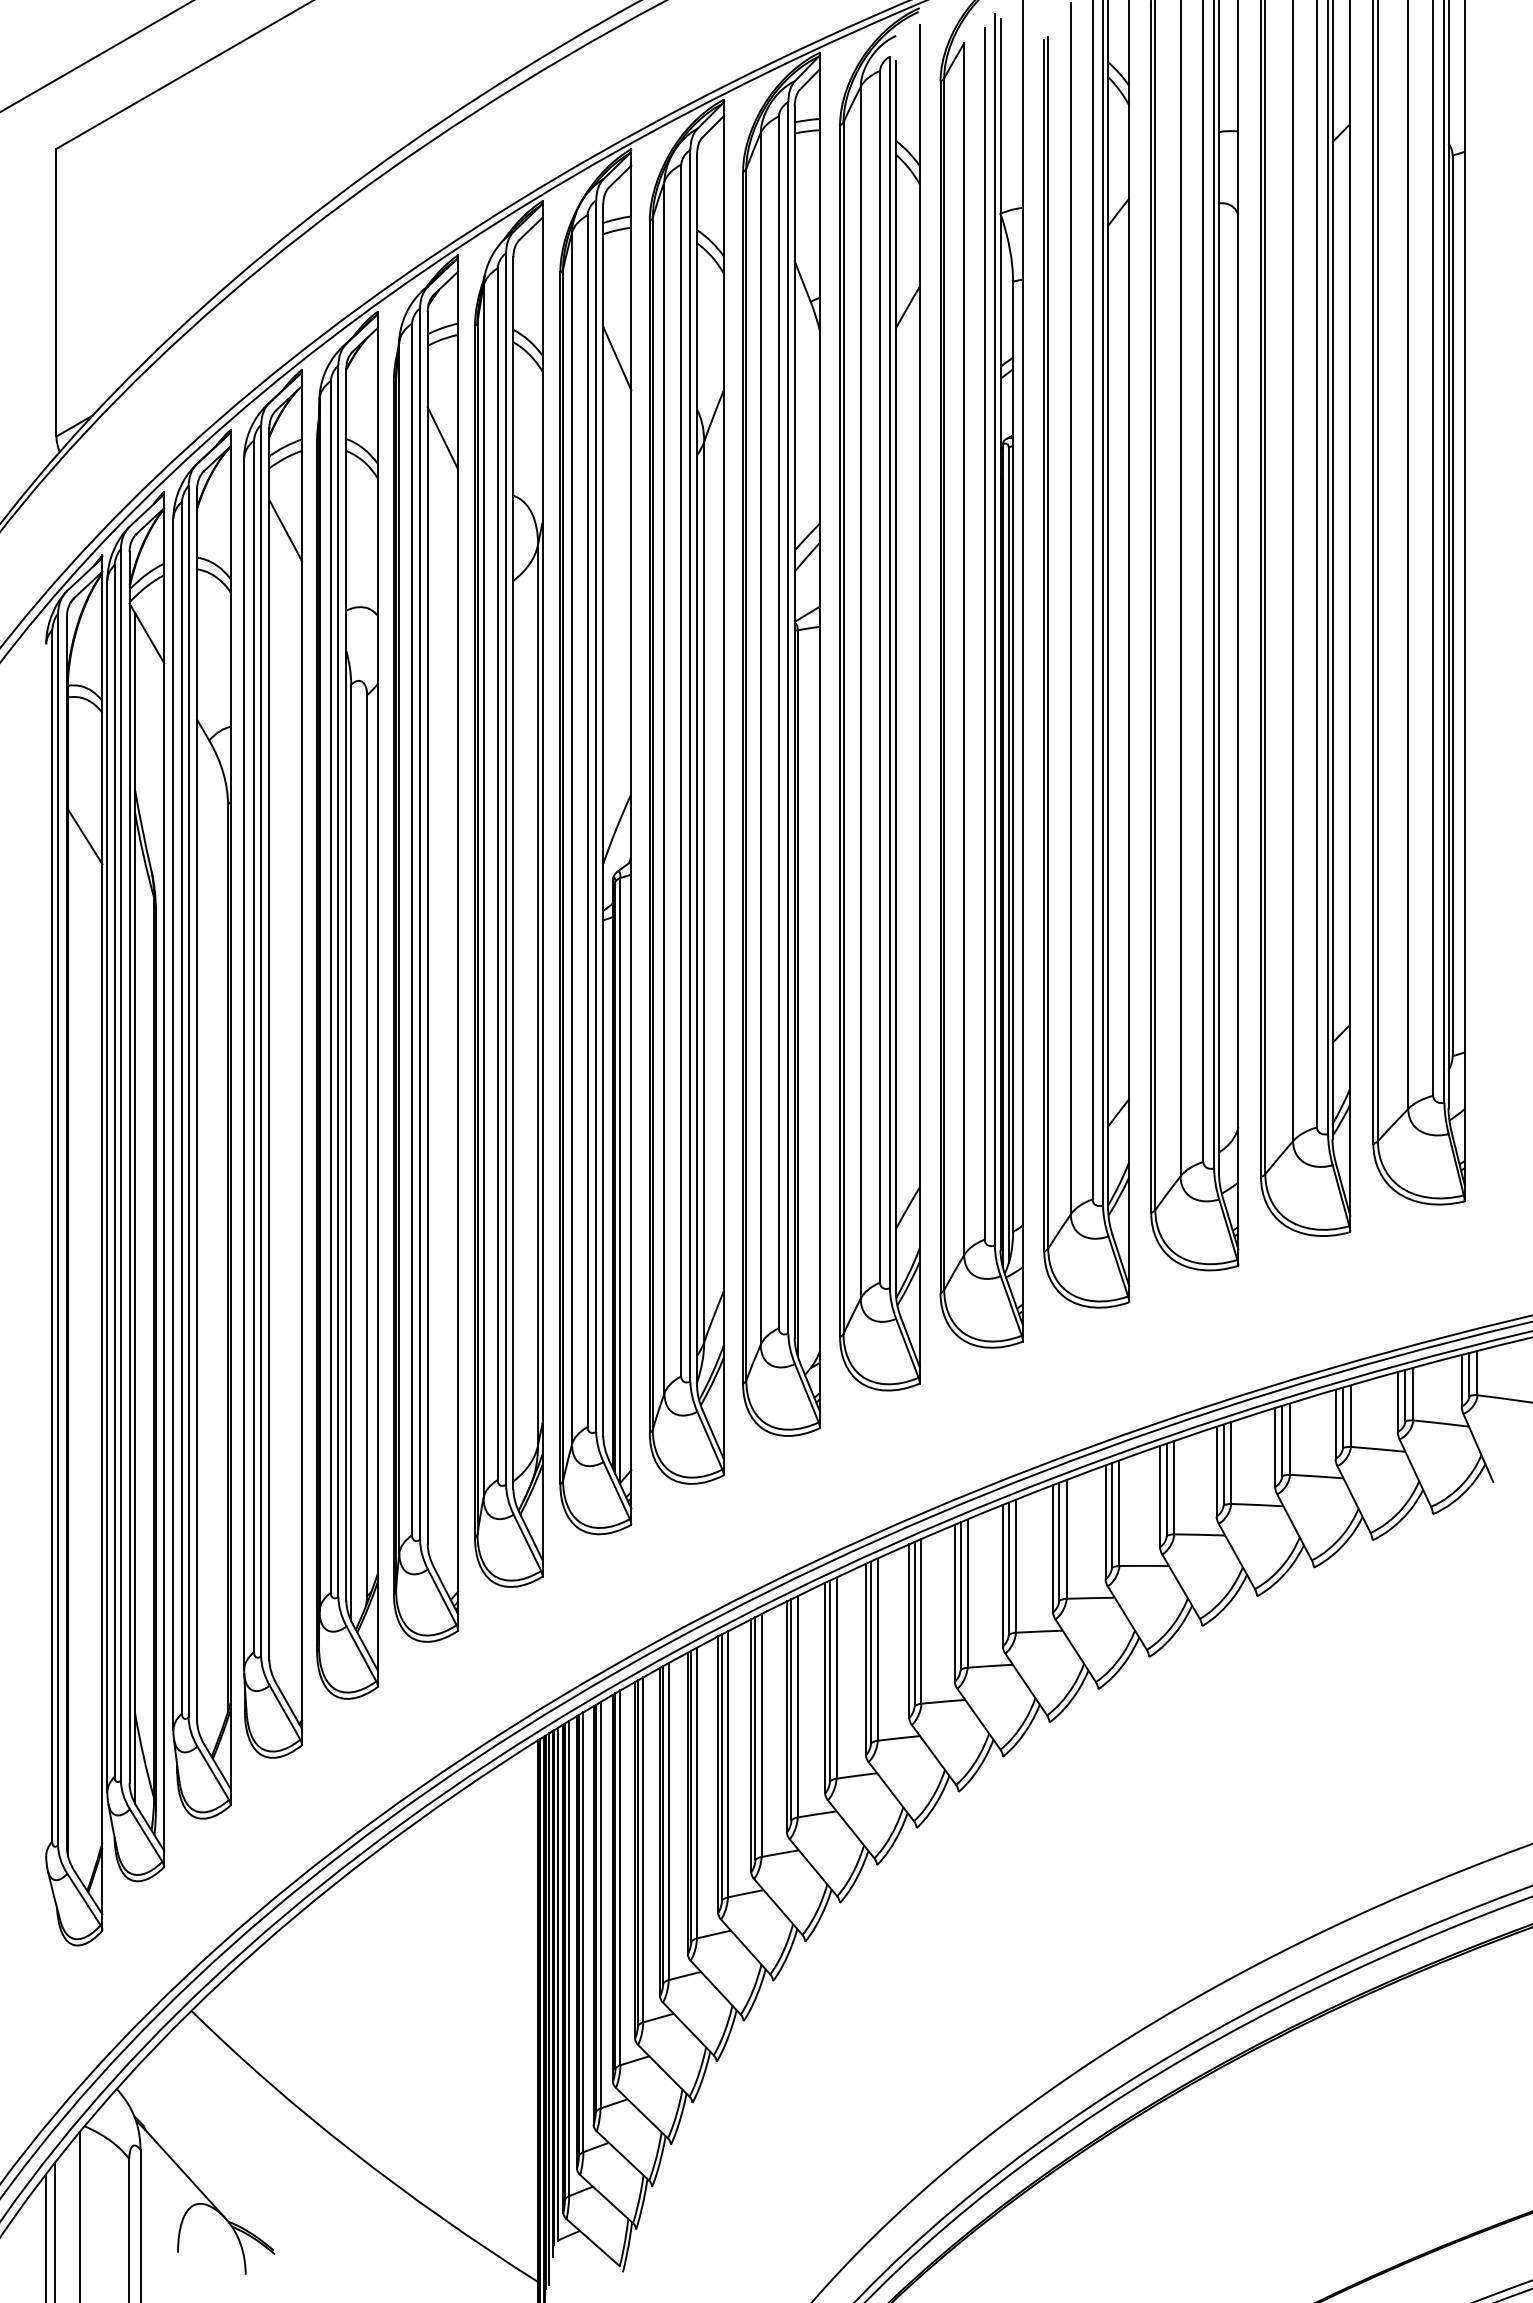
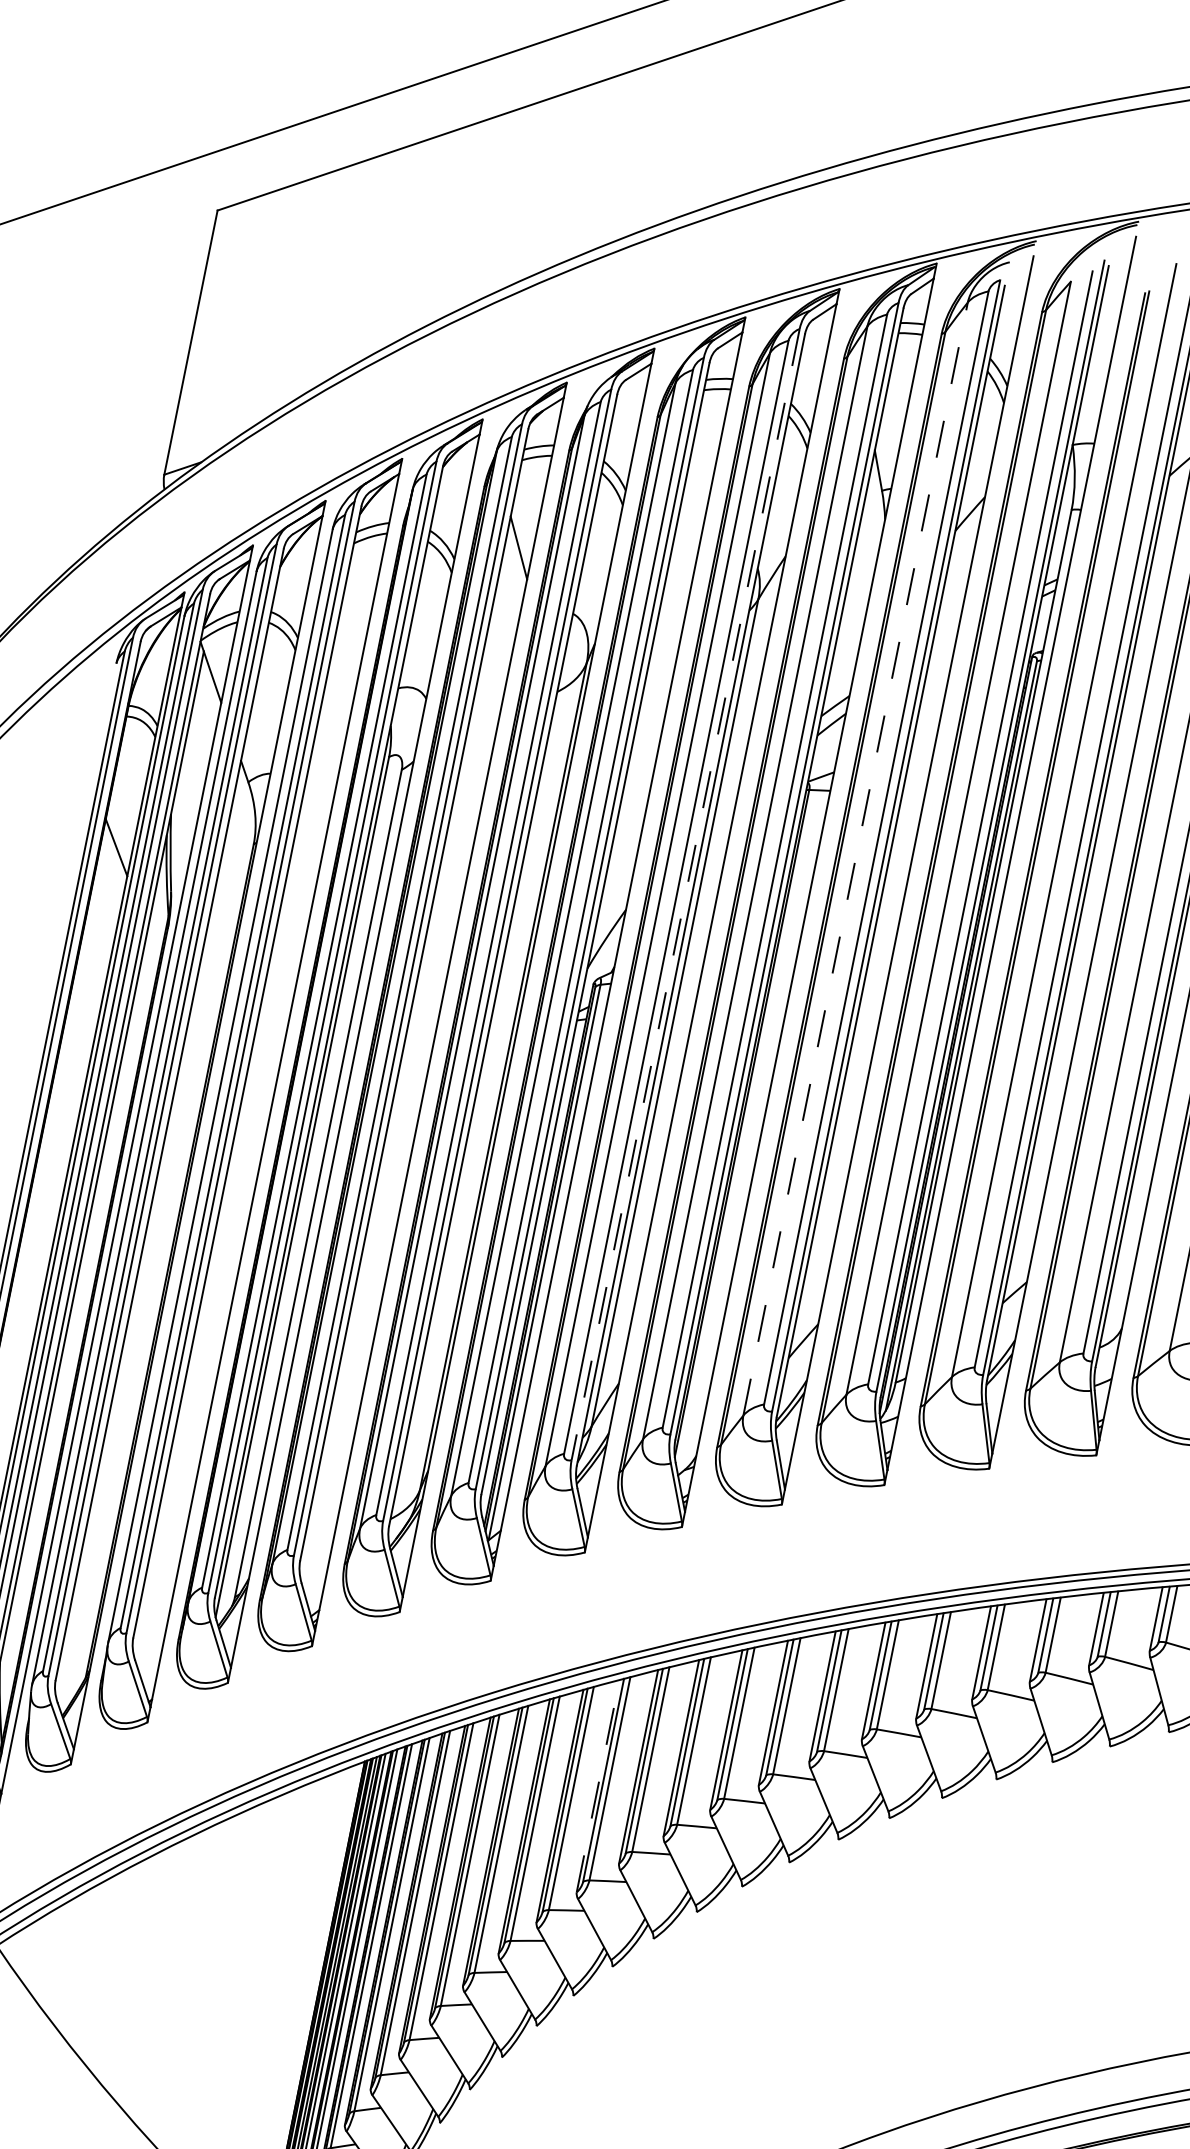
line: (617, 358) -> (694, 506), removed
line: (285, 530) -> (357, 603), removed
line: (860, 692) -> (855, 858), solid -> dashed
line: (690, 765) -> (685, 894), solid -> dashed
line: (786, 1716) -> (597, 1785), solid -> dashed

